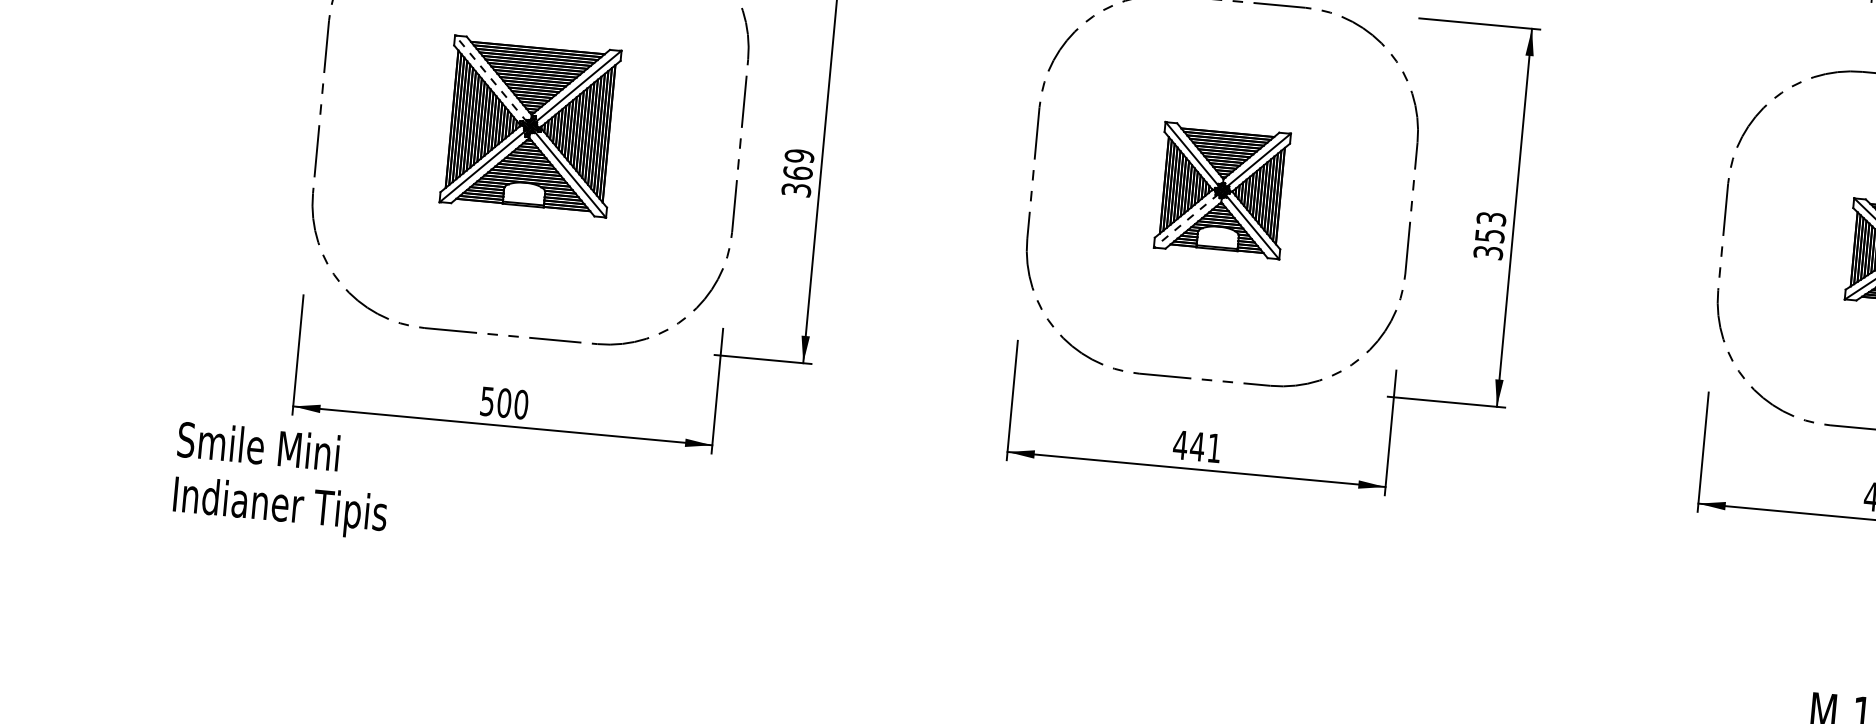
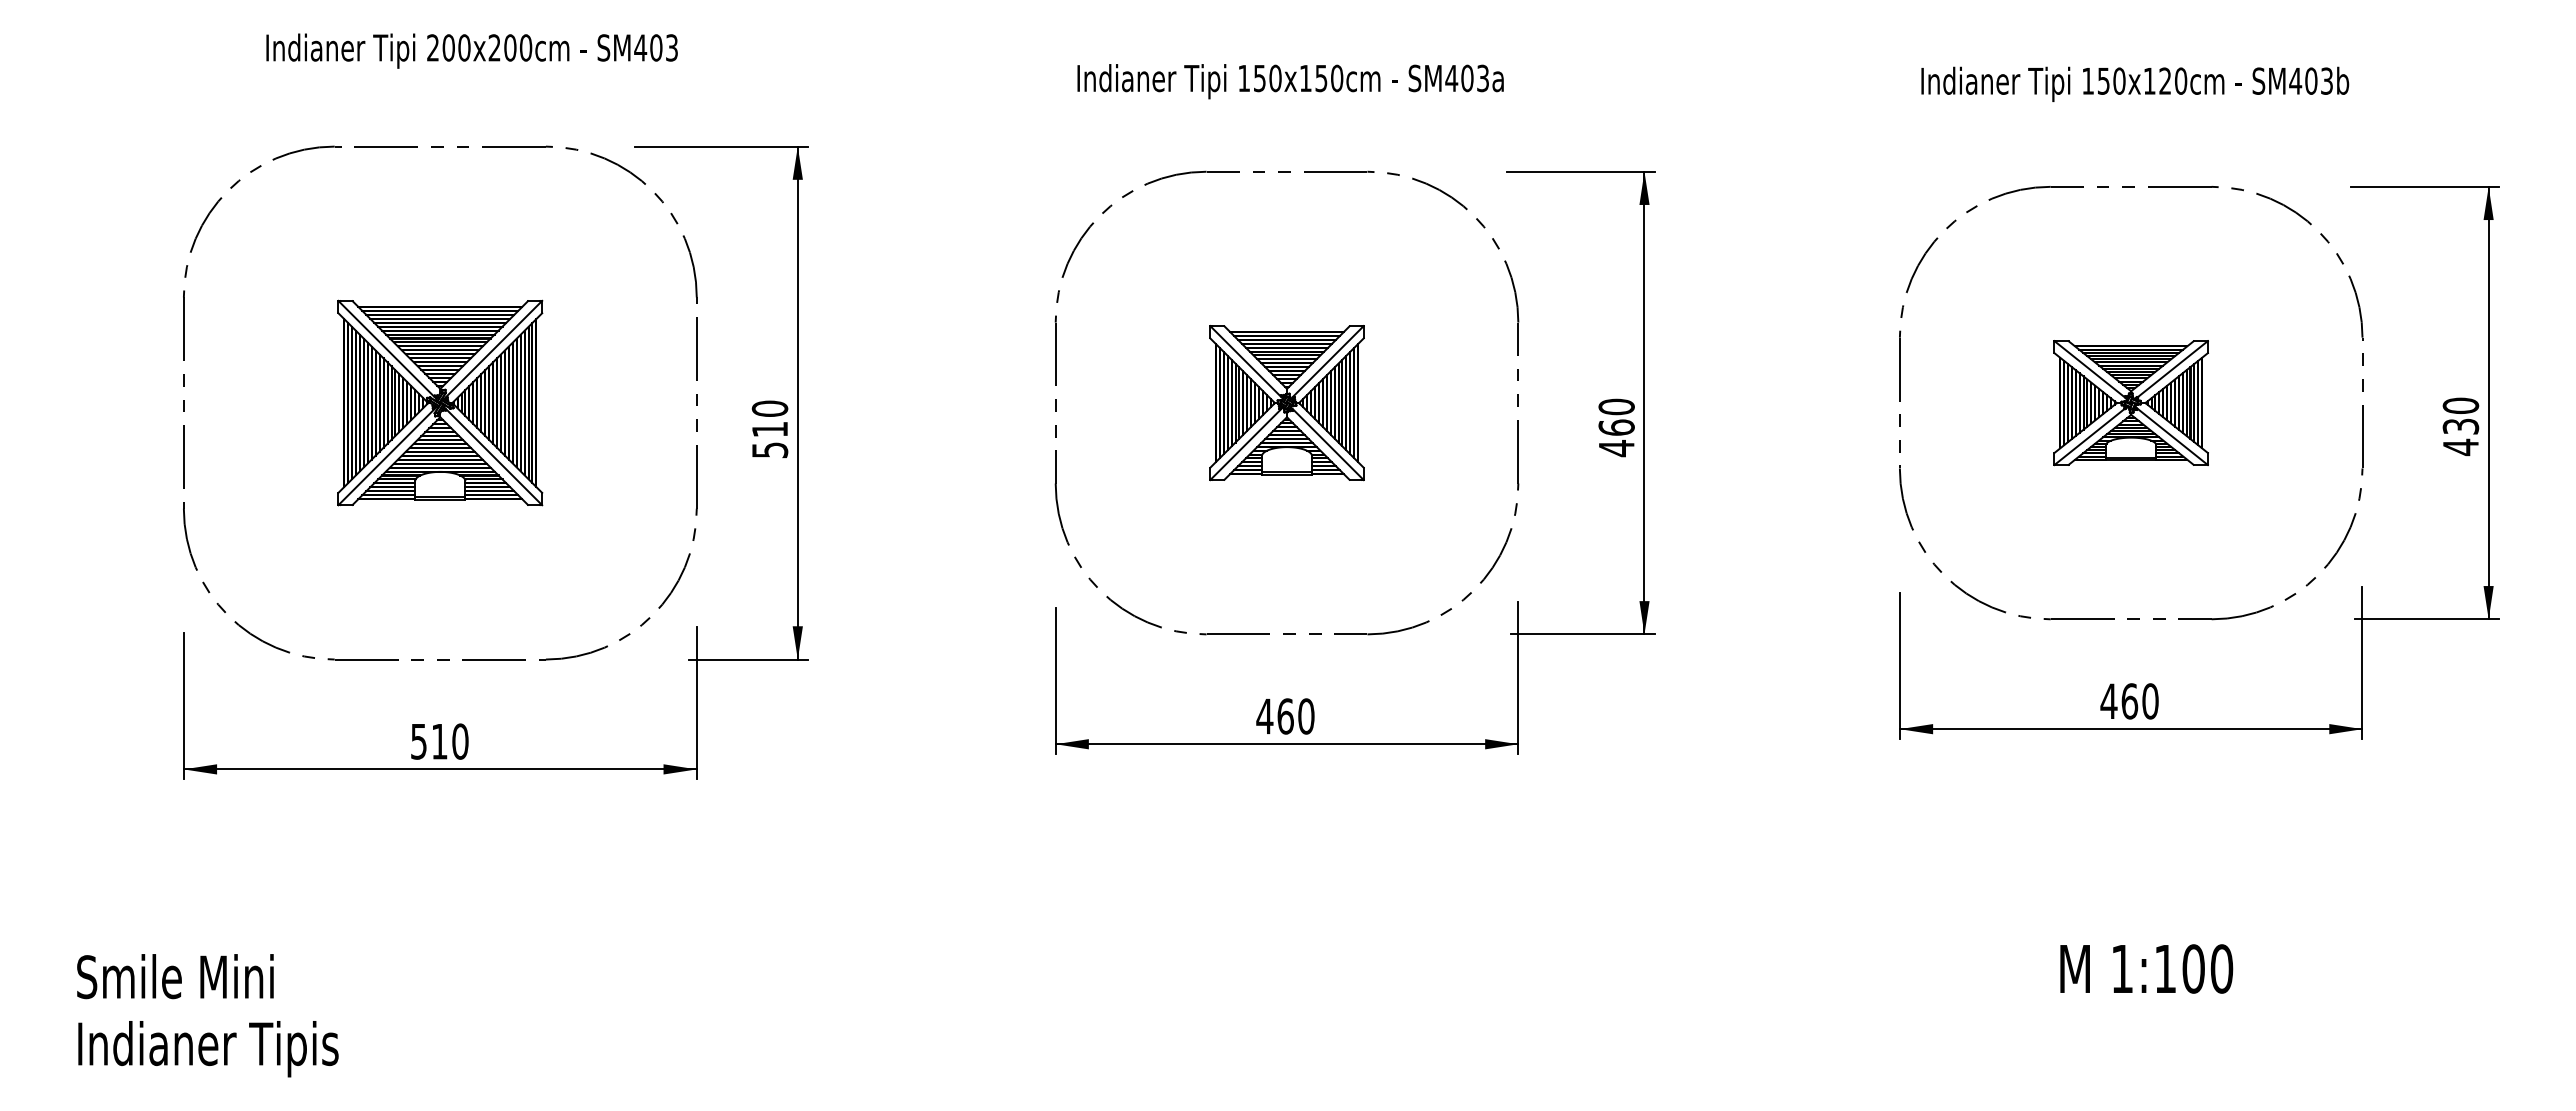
line: (491, 78) -> (387, 349), dashed -> solid
text: (797, 172) -> (769, 428), 369 -> 510
line: (1186, 220) -> (1246, 443), dashed -> solid
text: (1489, 235) -> (1616, 427), 353 -> 460
text: (504, 403) -> (439, 741), 500 -> 510
text: (1205, 447) -> (1295, 716), 441 -> 460
text: (281, 480) -> (207, 1015), moved

